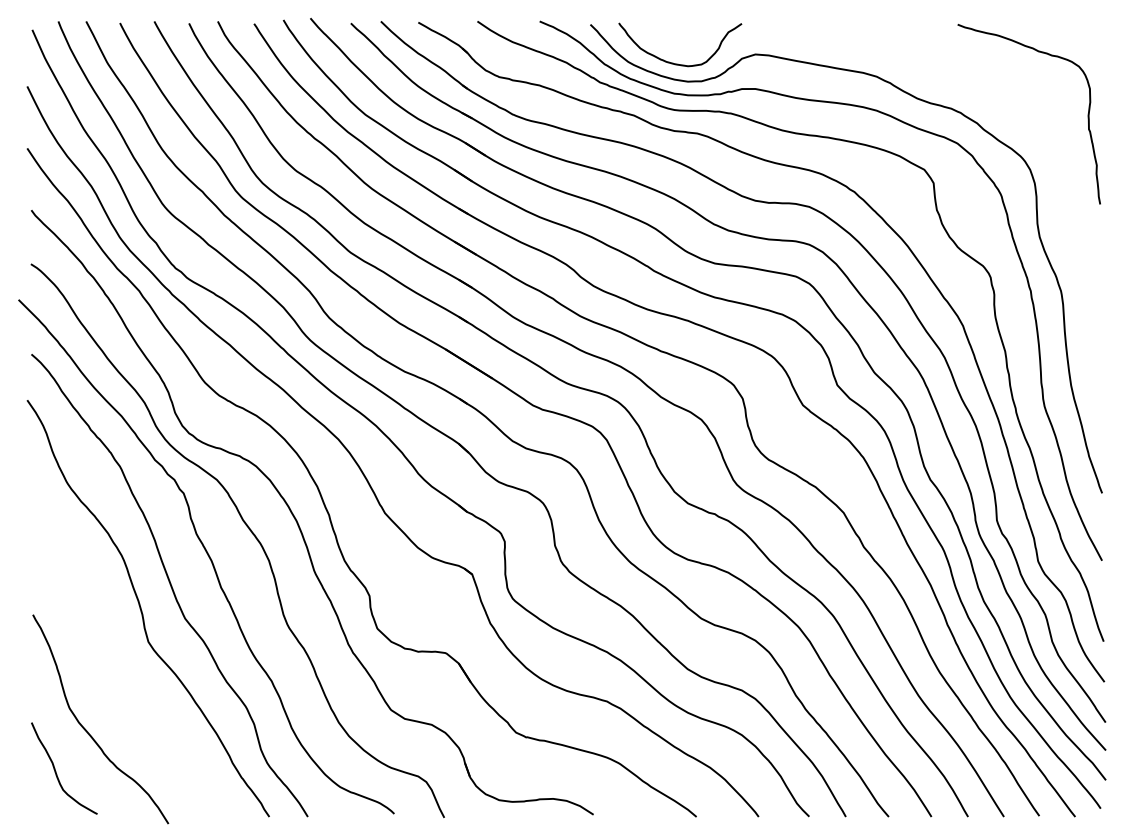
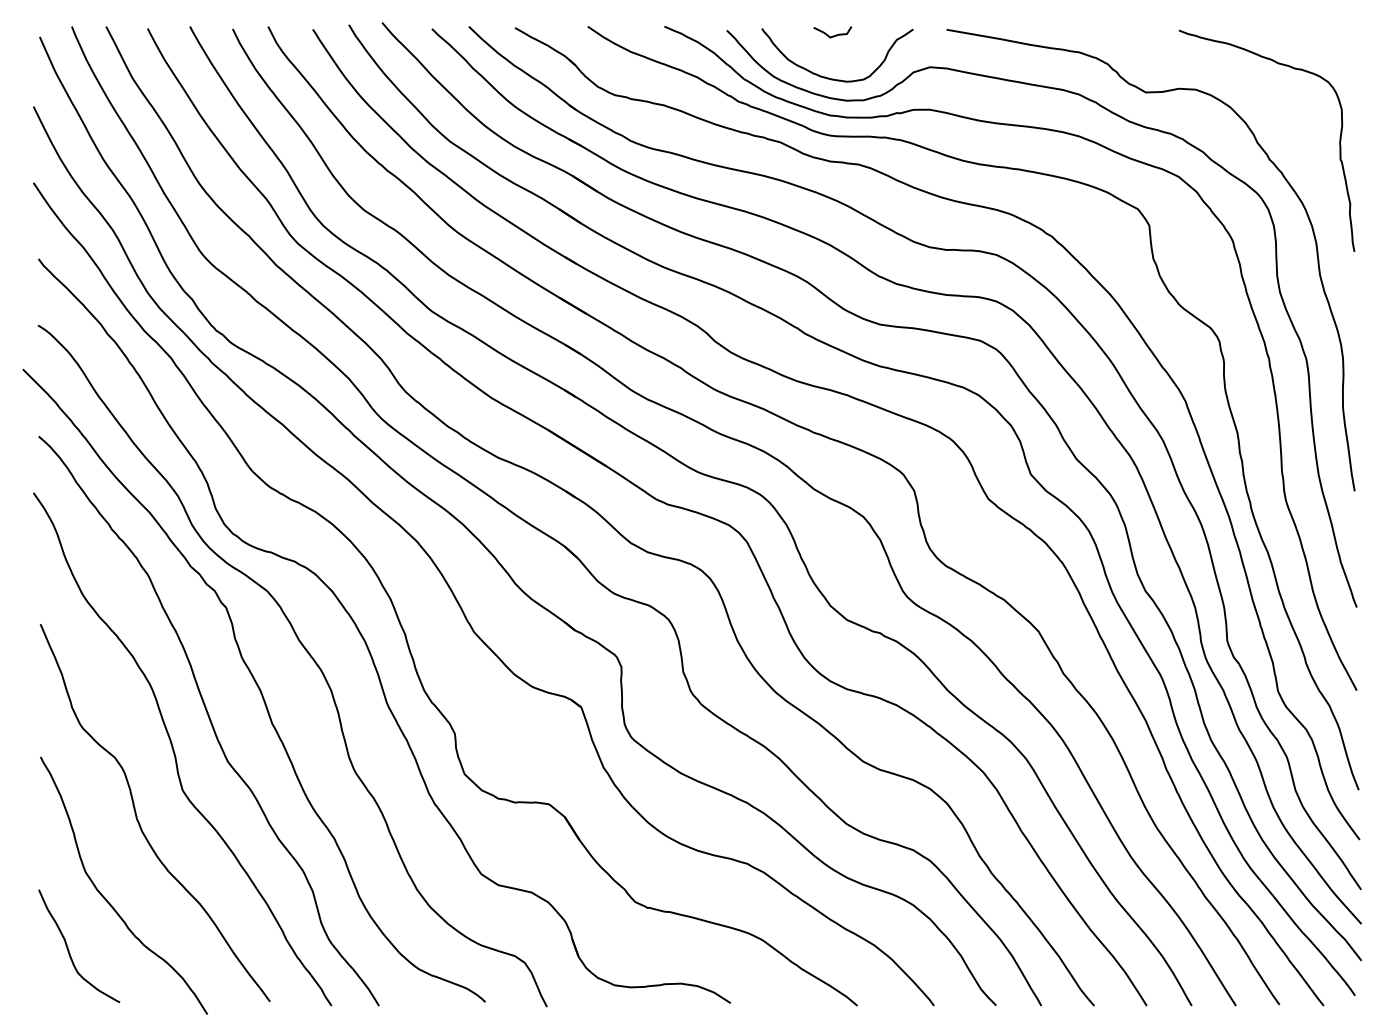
curve: (676, 28) -> (832, 35), added
curve: (1029, 128) -> (1267, 158), added
curve: (113, 667) -> (139, 821), added

